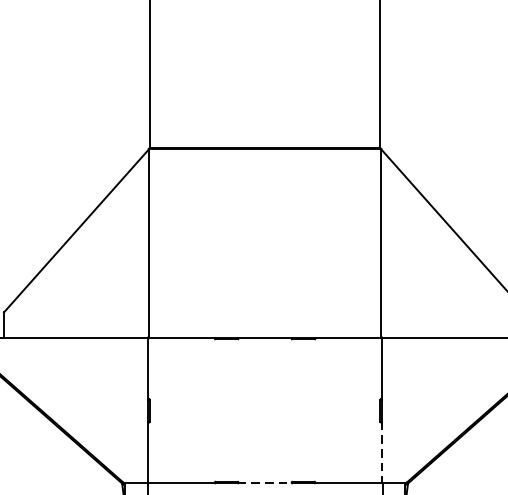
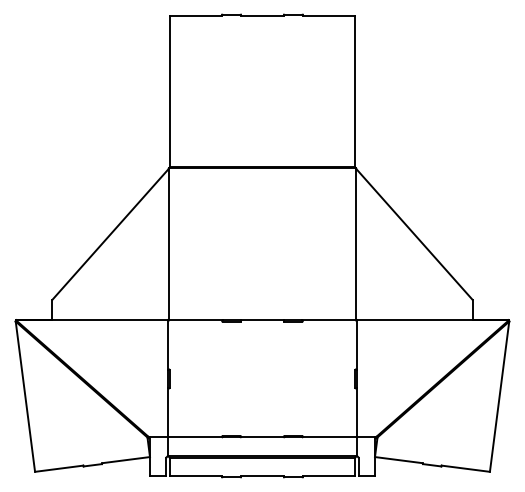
line: (381, 452) -> (356, 412), dashed -> solid
line: (265, 483) -> (262, 437), dashed -> solid

